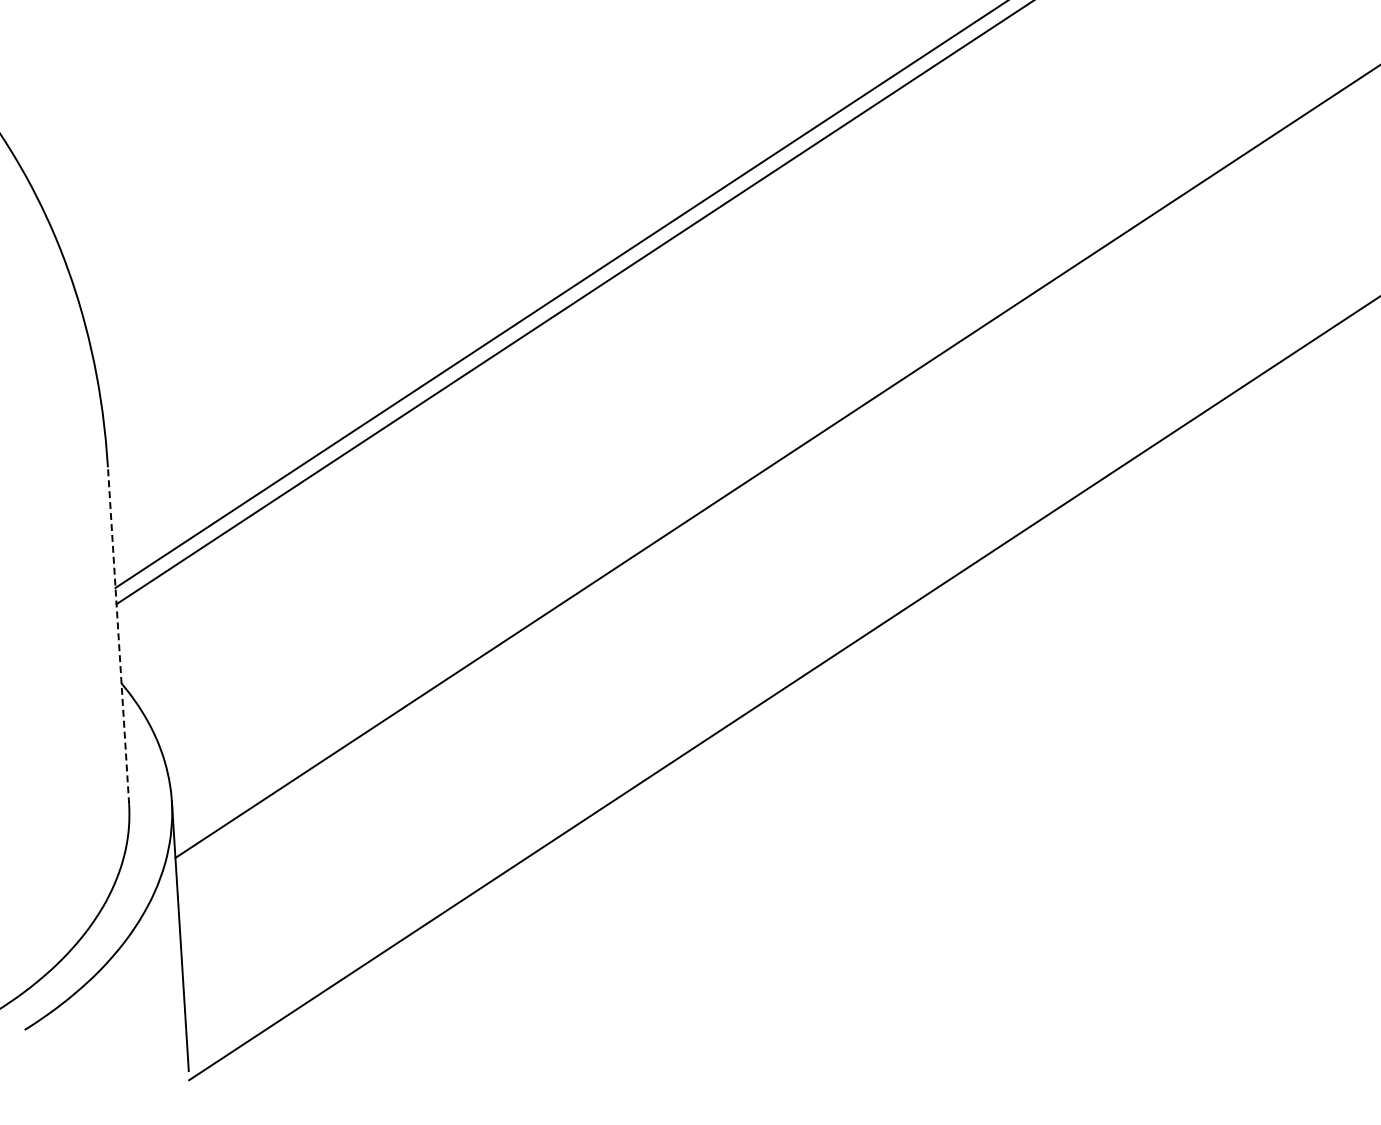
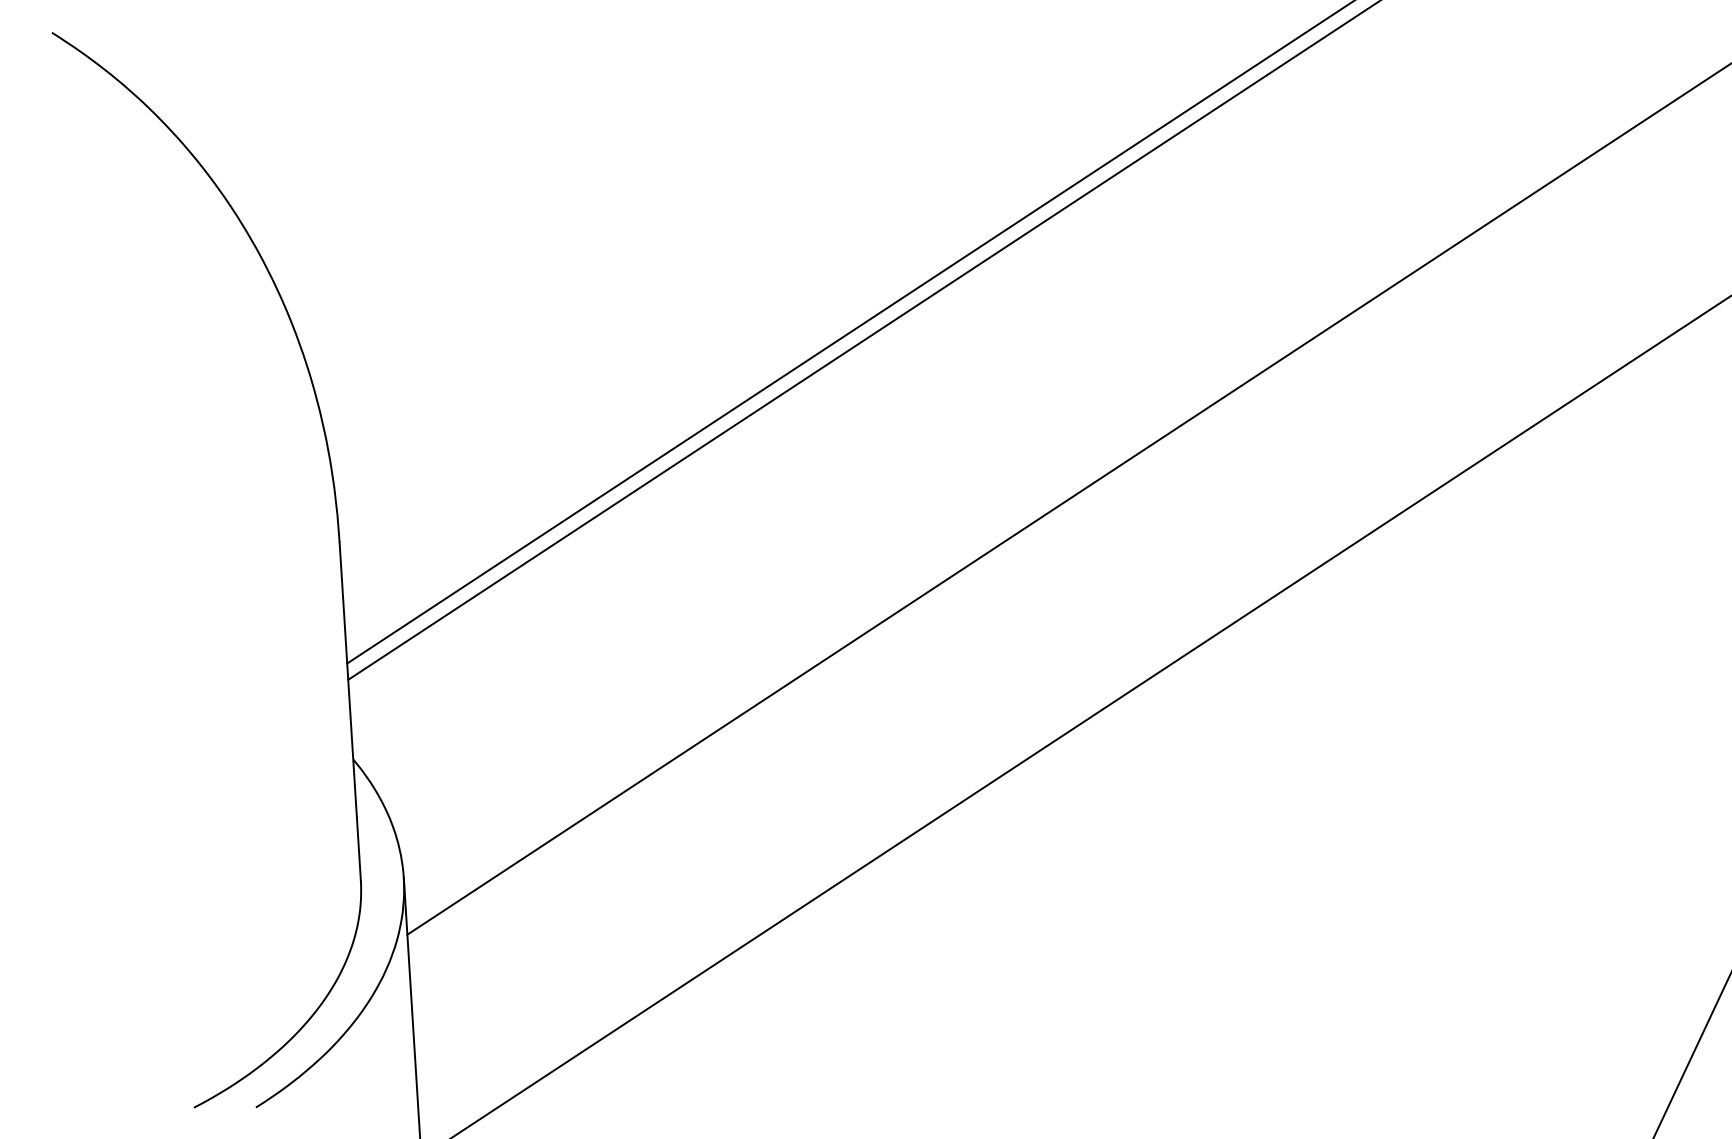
line: (118, 635) -> (350, 711), dashed -> solid

